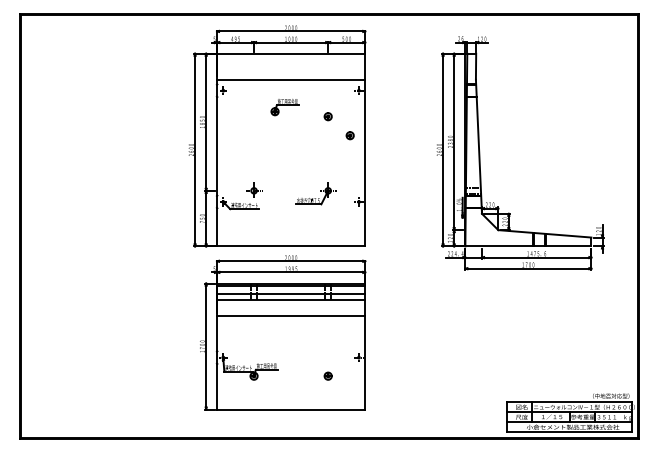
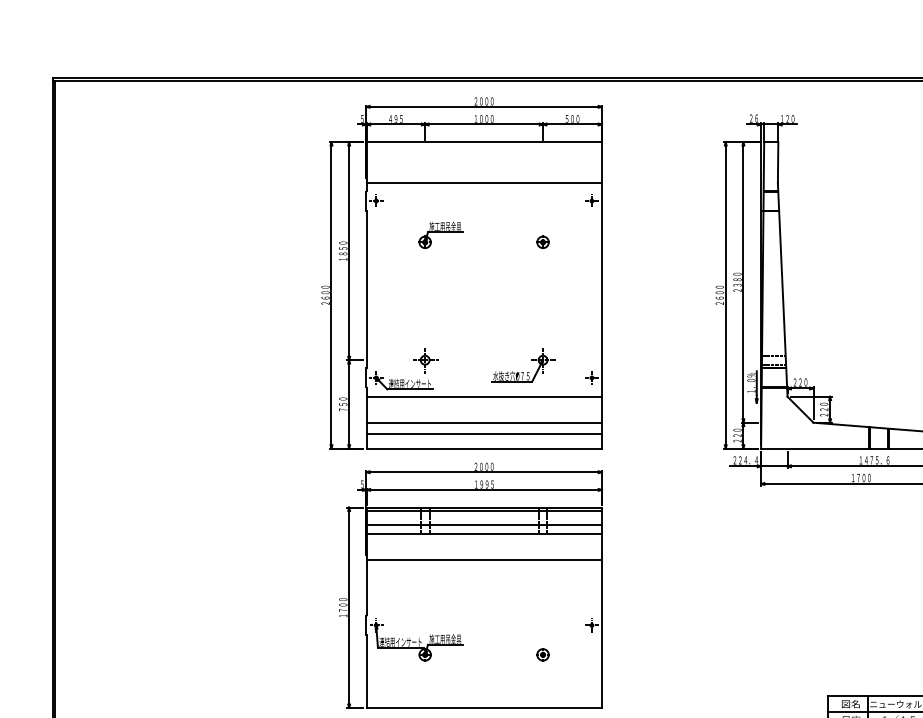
part: (284, 107) -> (440, 235), moved
part: (349, 135) -> (576, 272), removed
line: (291, 213) -> (484, 396), added
line: (291, 230) -> (484, 423), added
line: (291, 237) -> (484, 434), added

